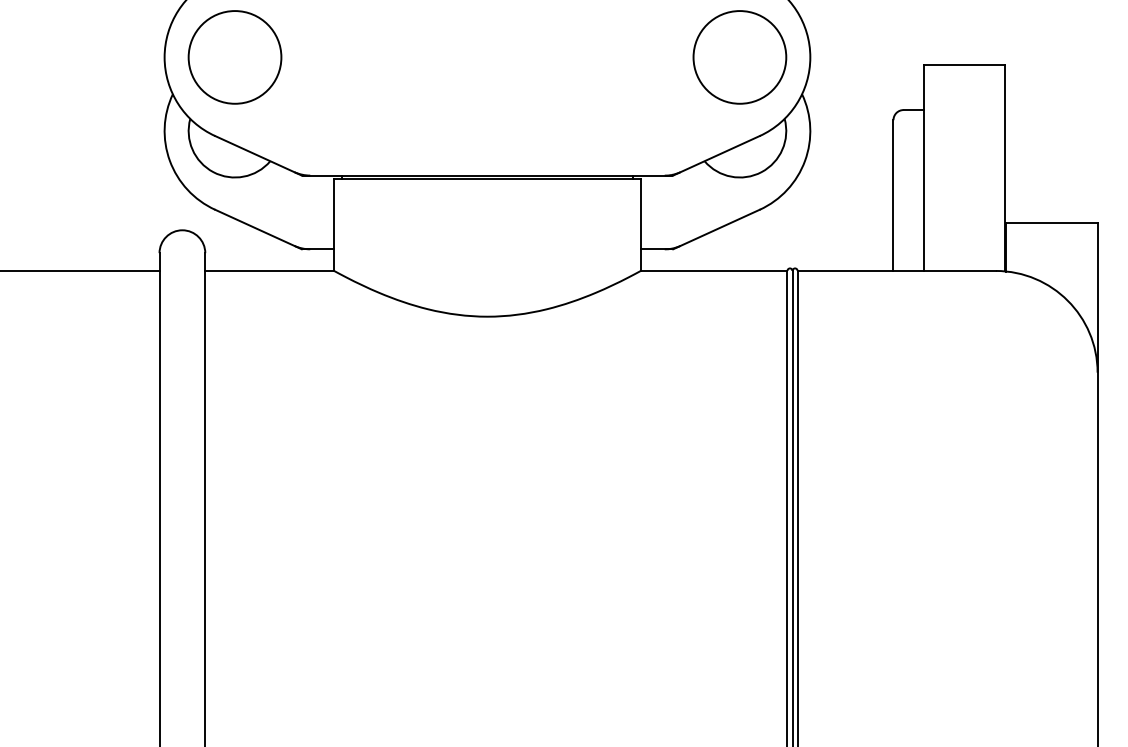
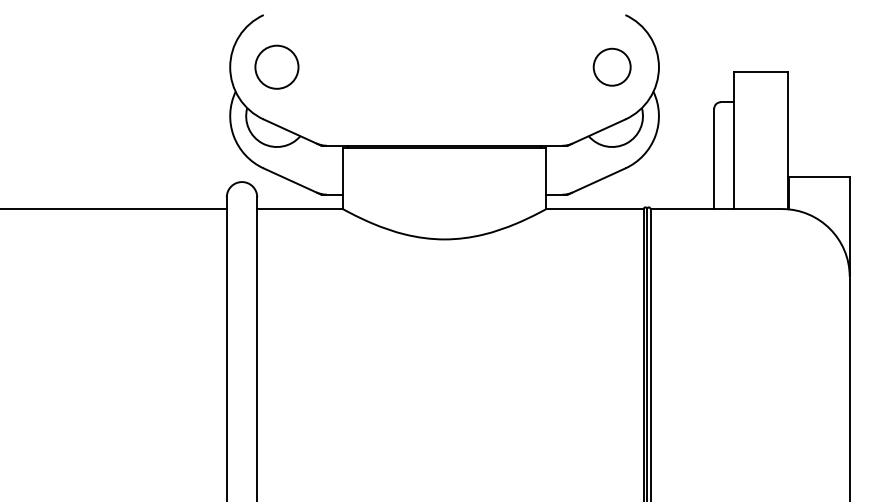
circle: (234, 57) -> (276, 67), size x0.7
circle: (740, 57) -> (612, 67), size x0.6

